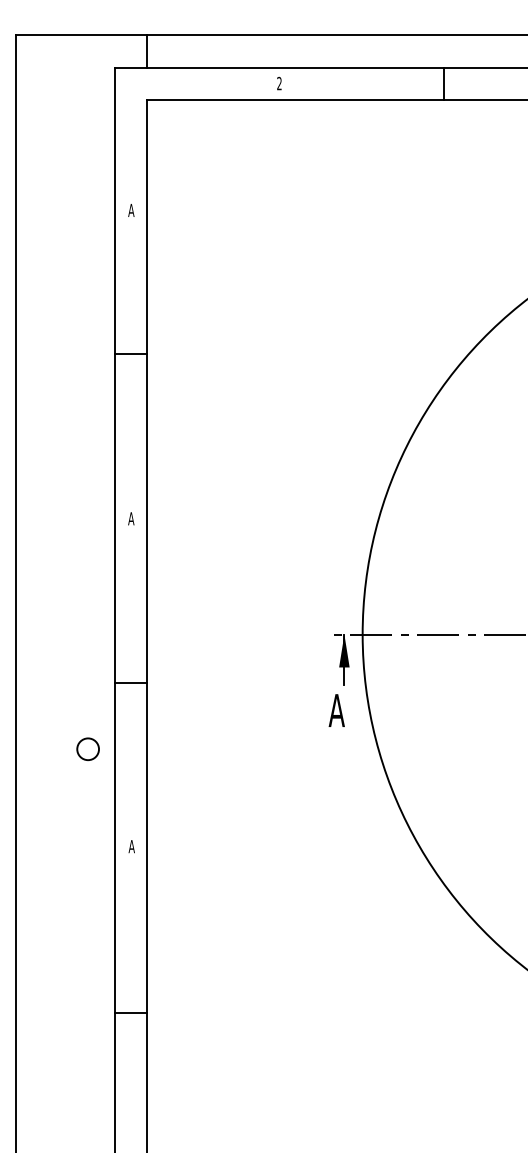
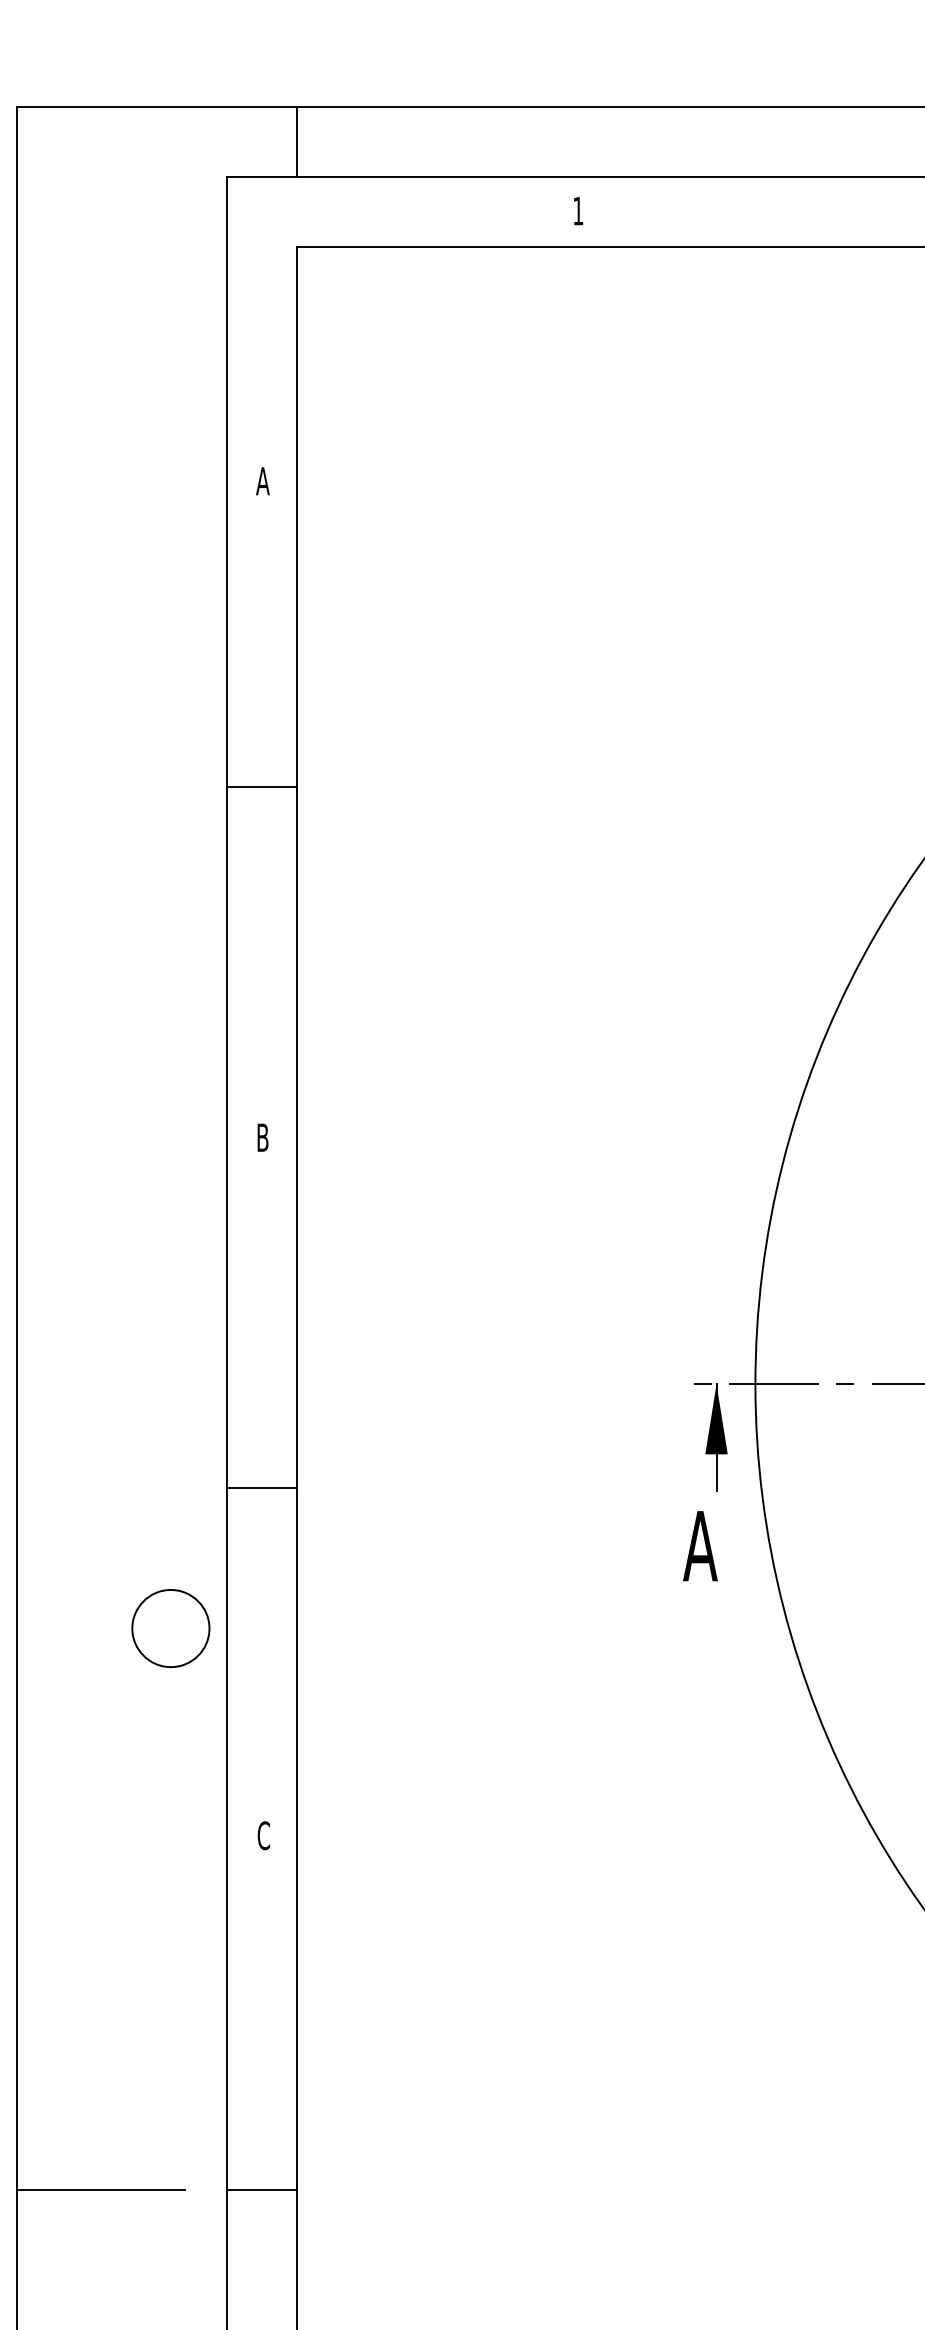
text: (279, 83) -> (578, 210), 2 -> 1
text: (131, 518) -> (263, 1137), A -> B
circle: (88, 749) -> (171, 1628), size x1.67
text: (131, 846) -> (263, 1835), A -> C
line: (54, 1012) -> (99, 2188), added

